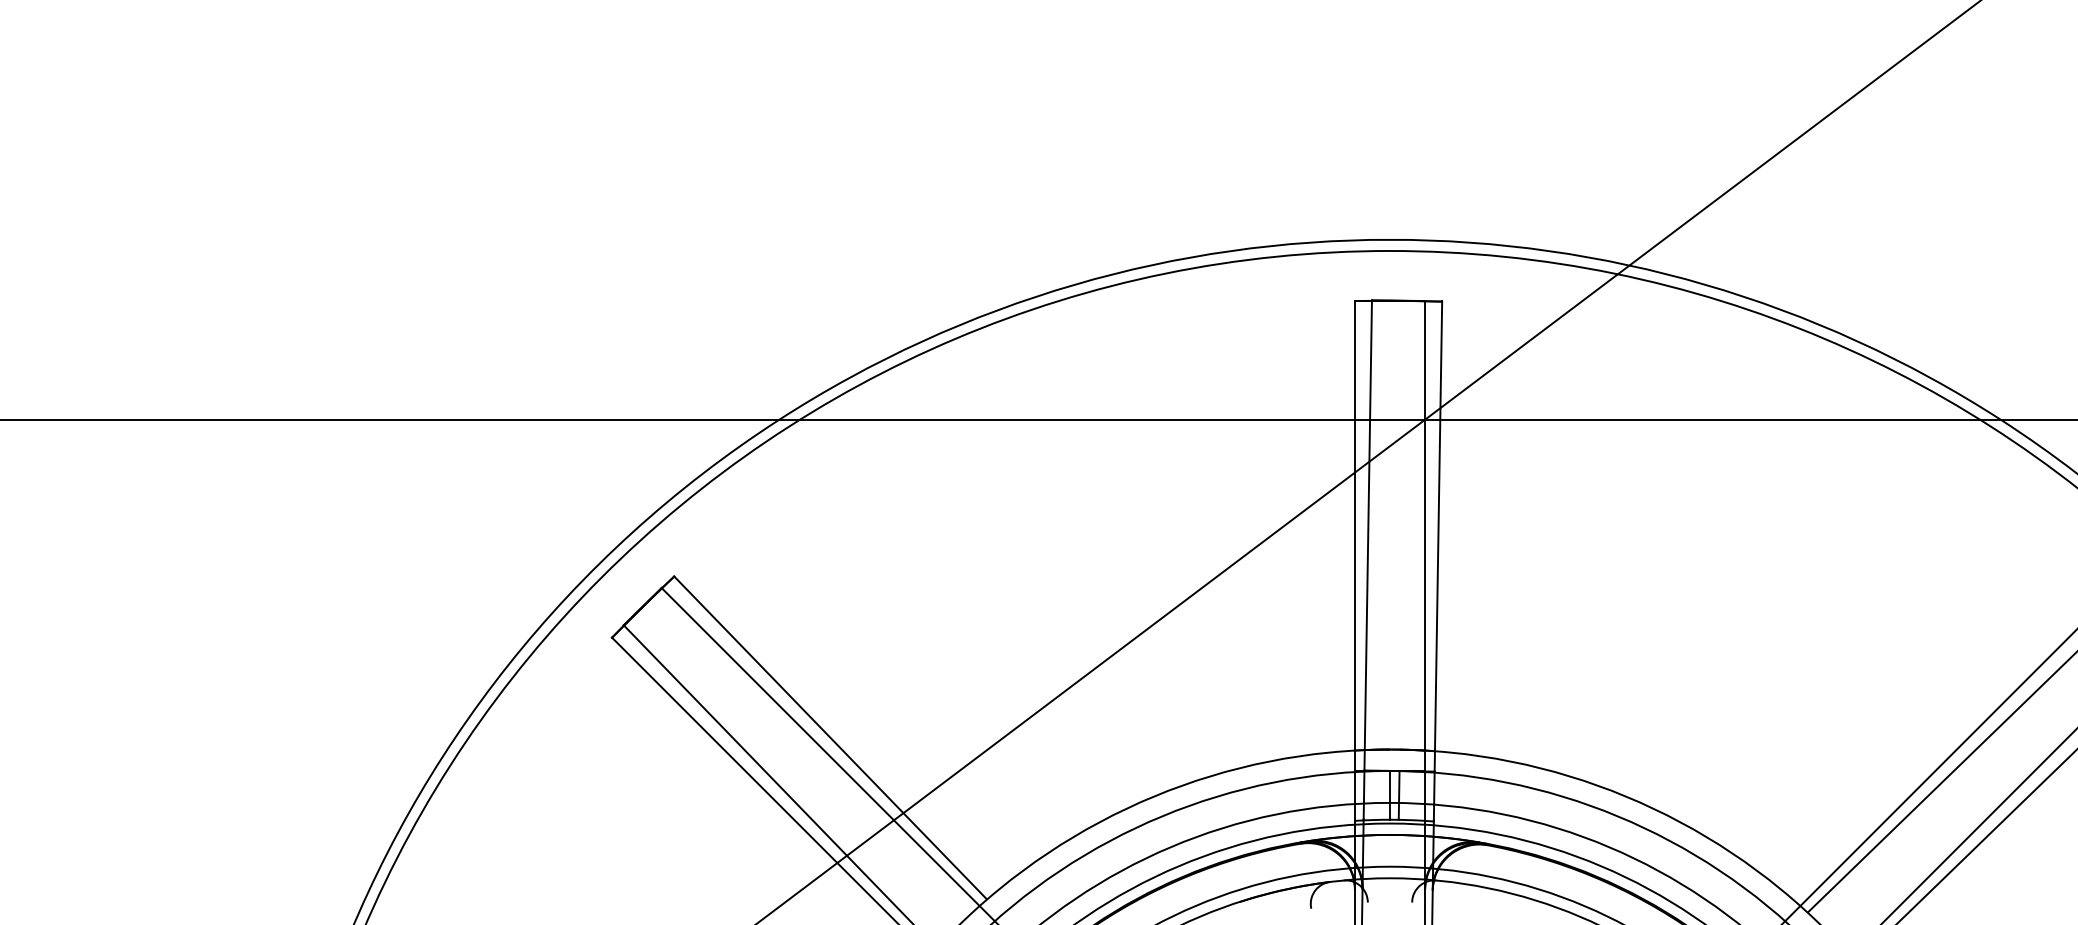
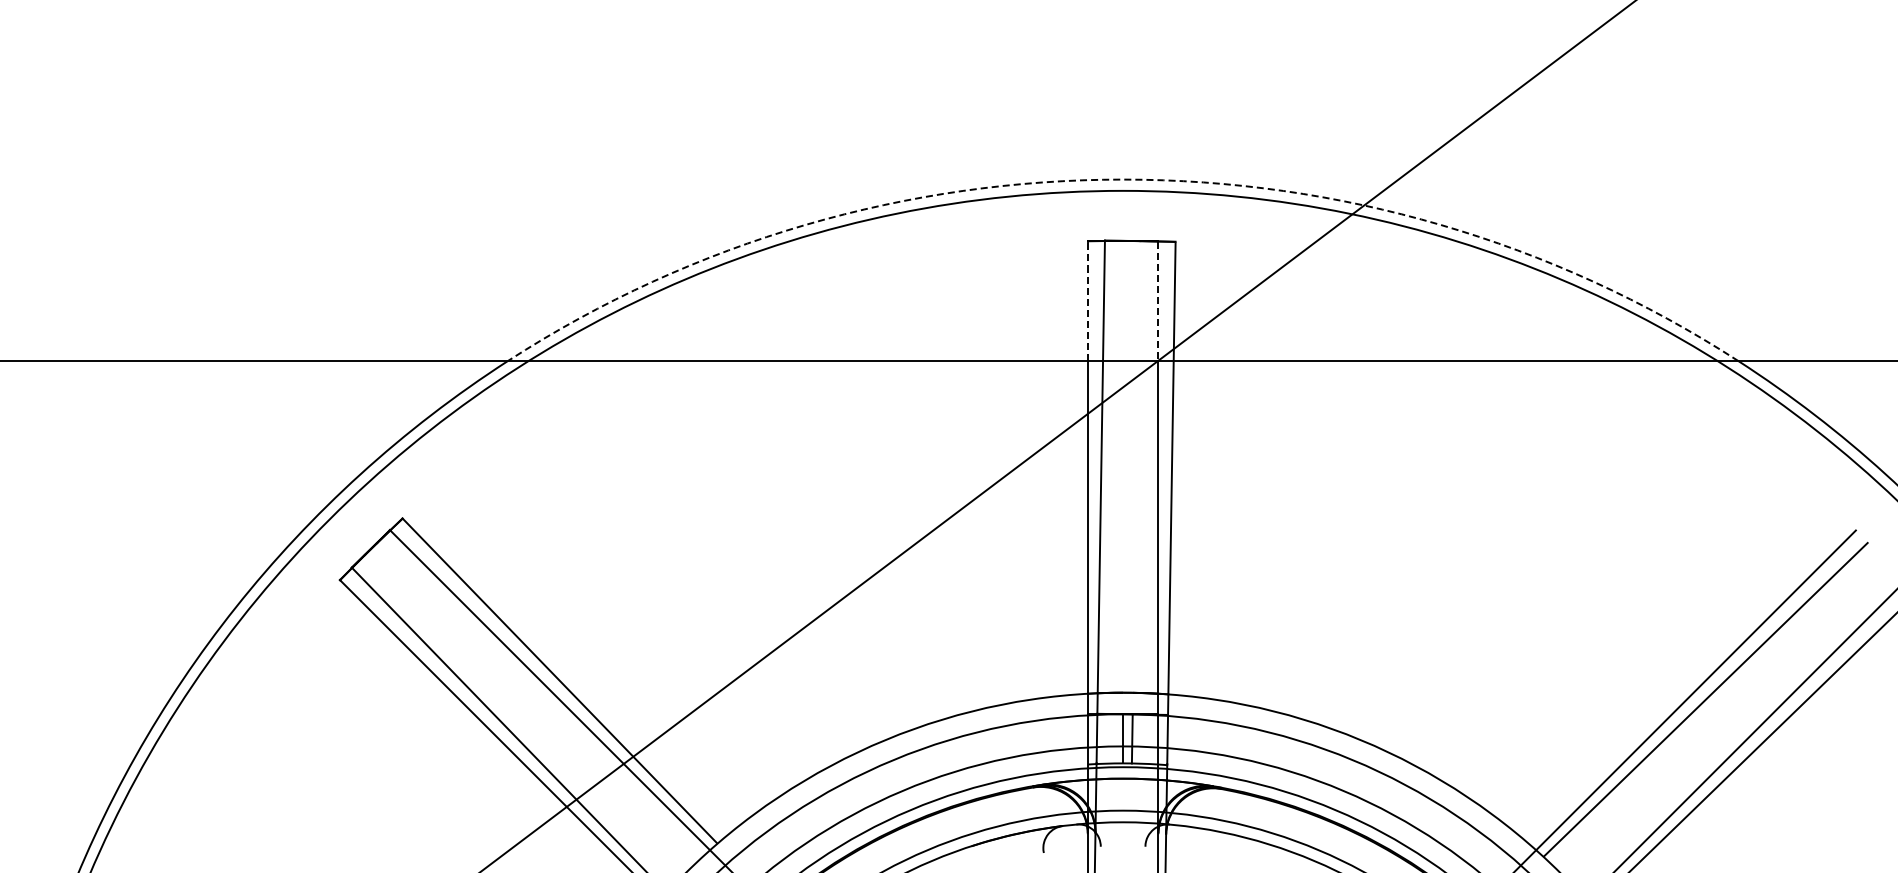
arc: (1390, 239) -> (1123, 179), solid -> dashed
line: (1354, 360) -> (1087, 301), solid -> dashed
line: (1425, 361) -> (1158, 302), solid -> dashed

